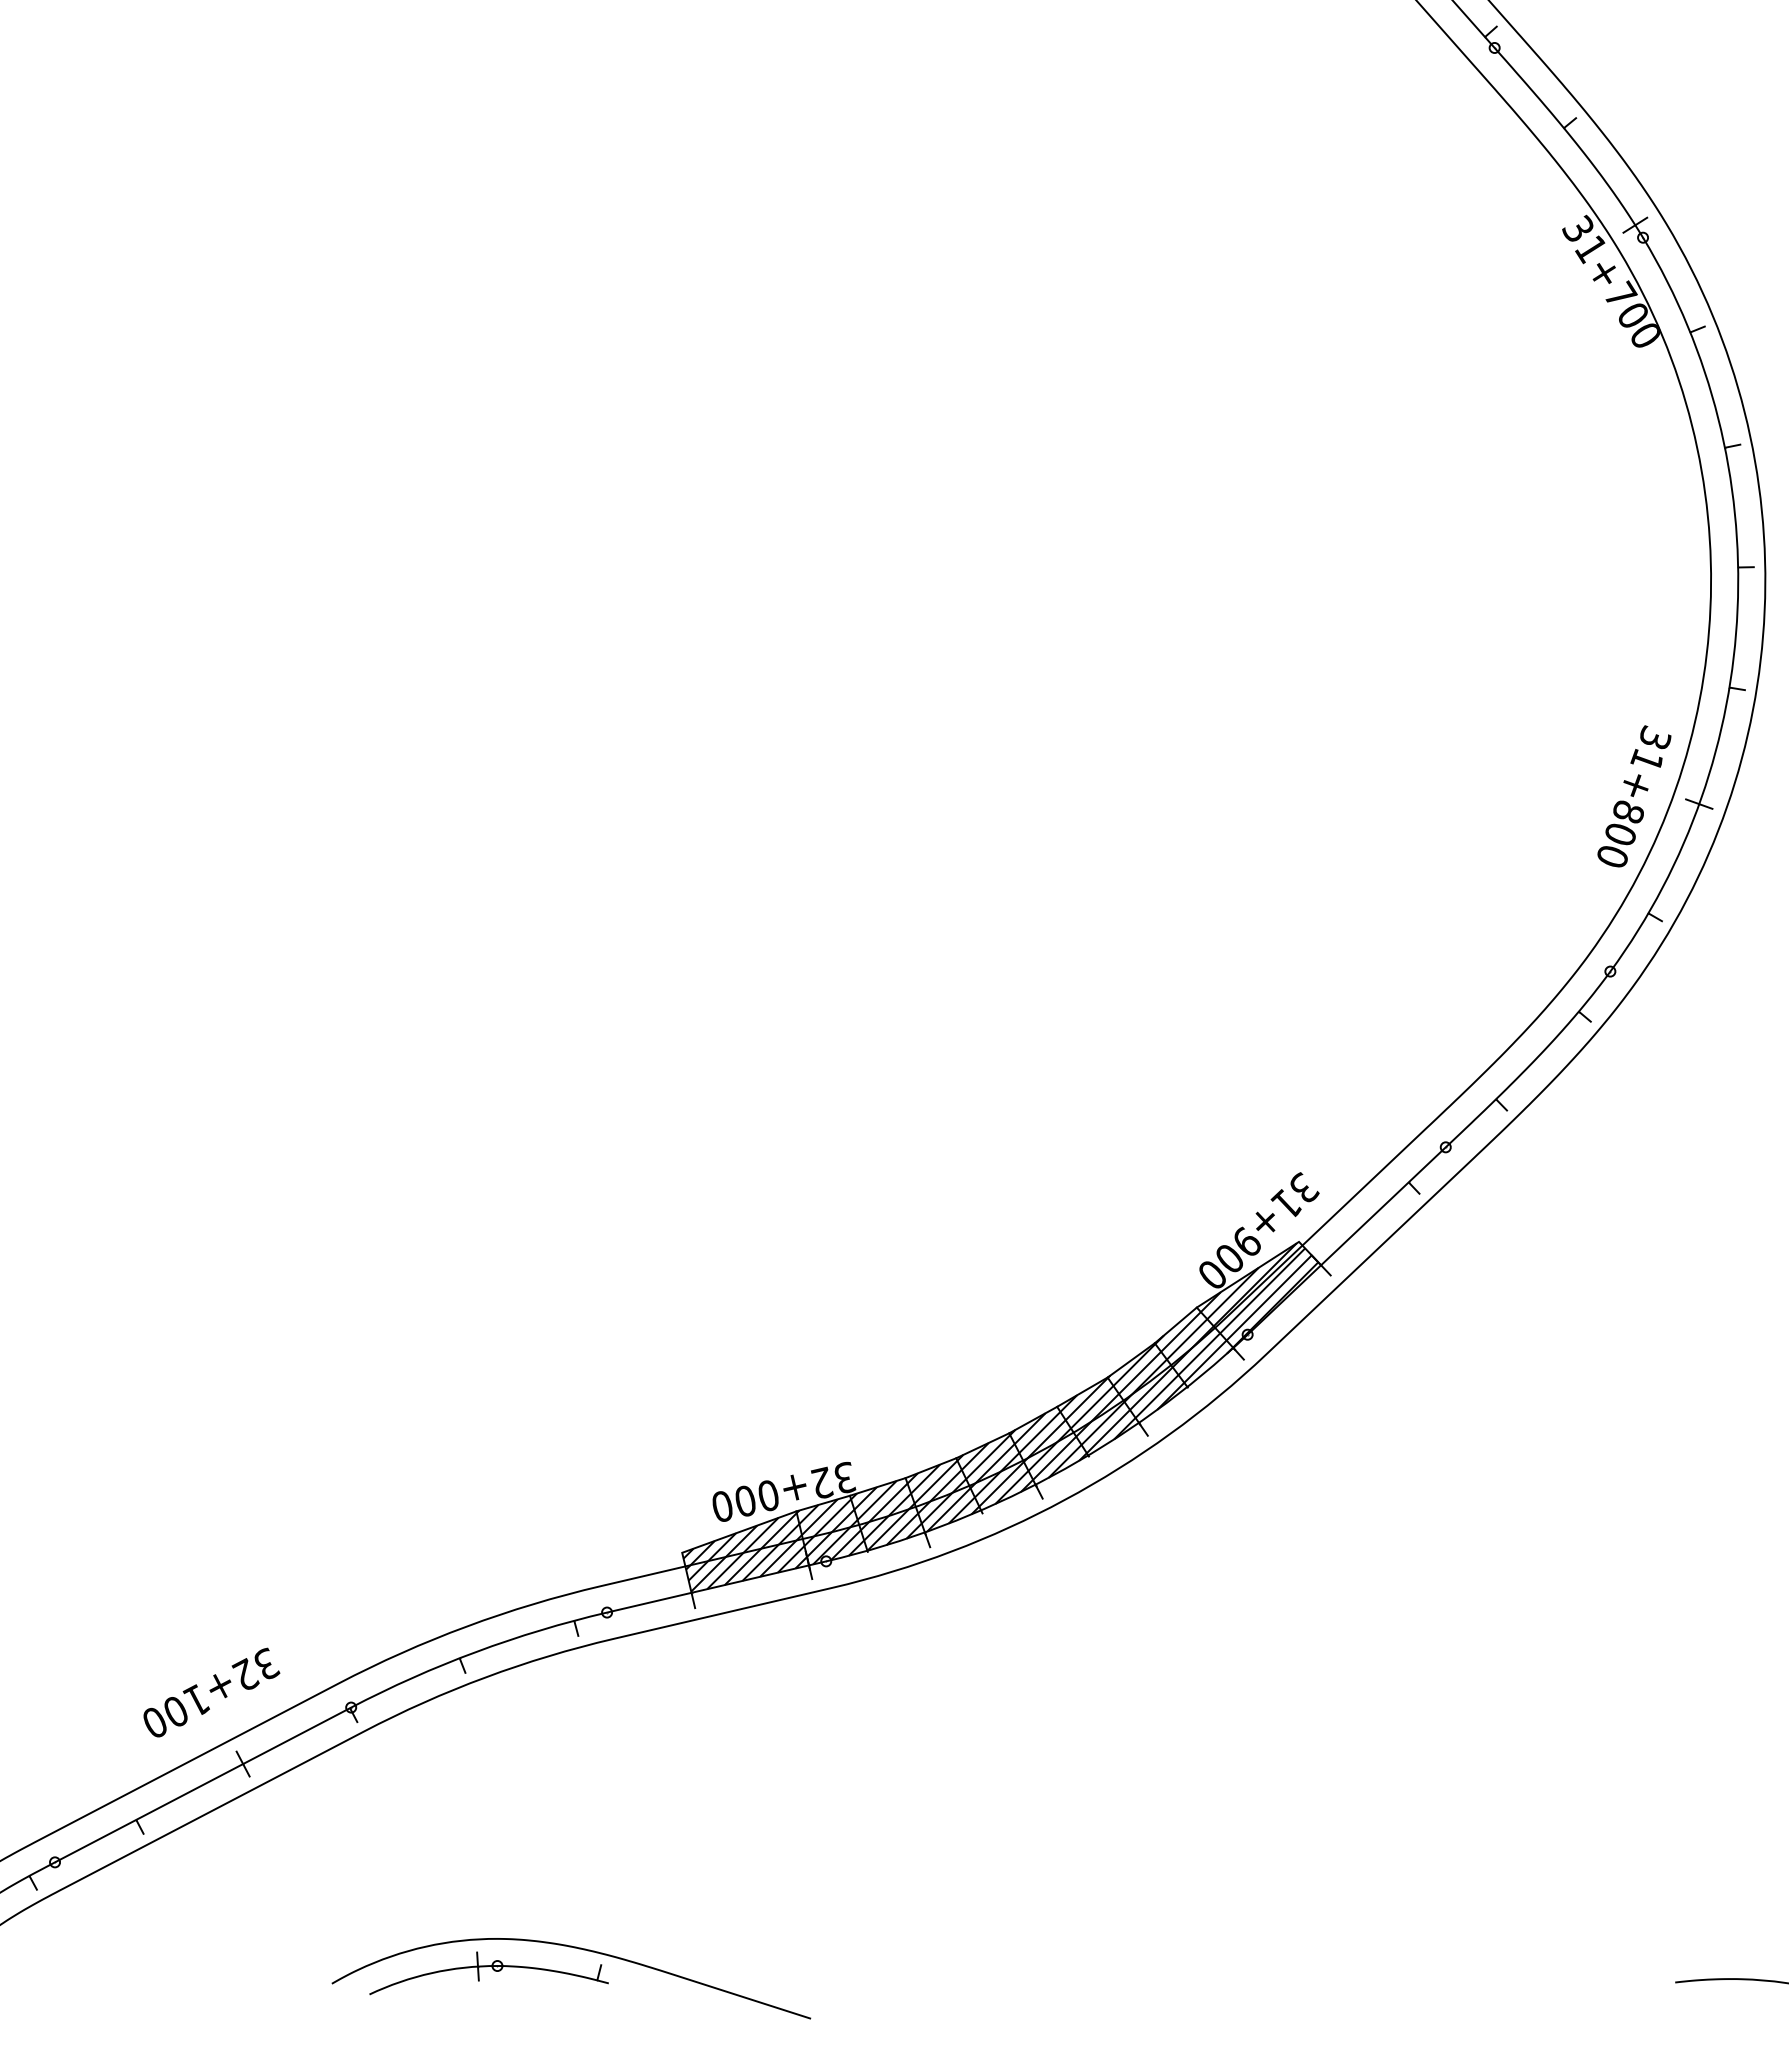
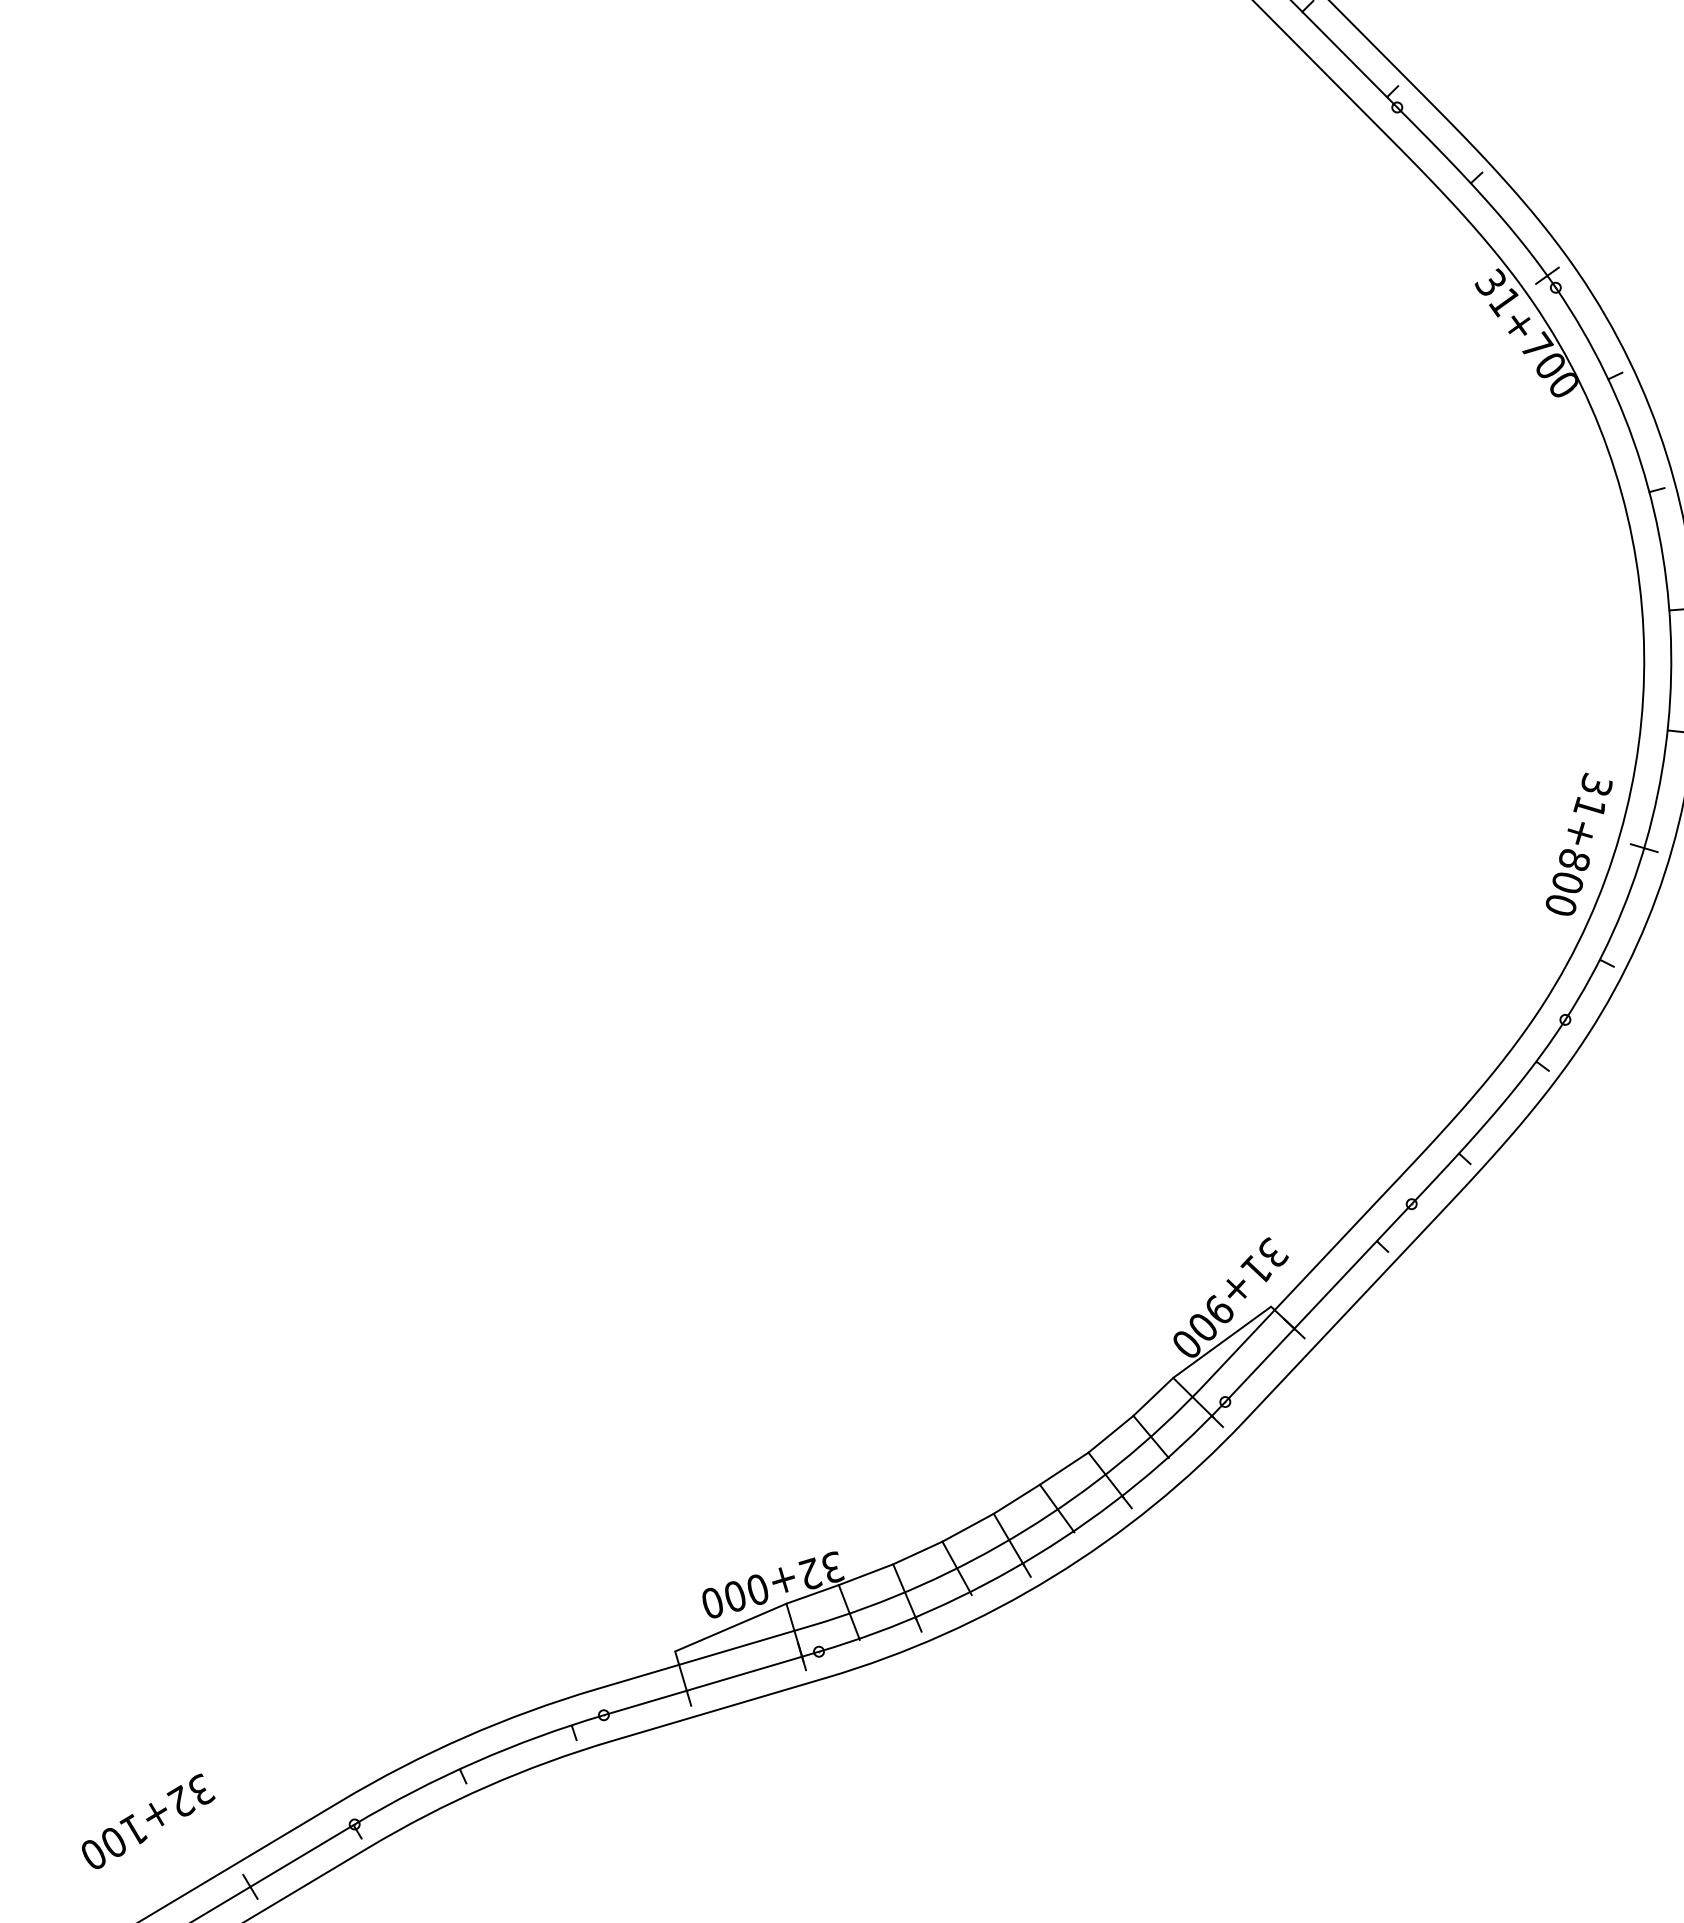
hatch: (1000, 1417) -> (984, 1498), removed
text: (211, 1692) -> (148, 1821), moved

